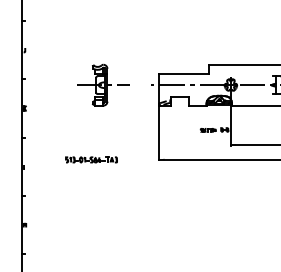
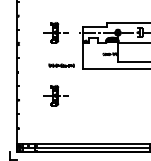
line: (91, 159) -> (61, 65), moved
part: (101, 215) -> (55, 95), added

